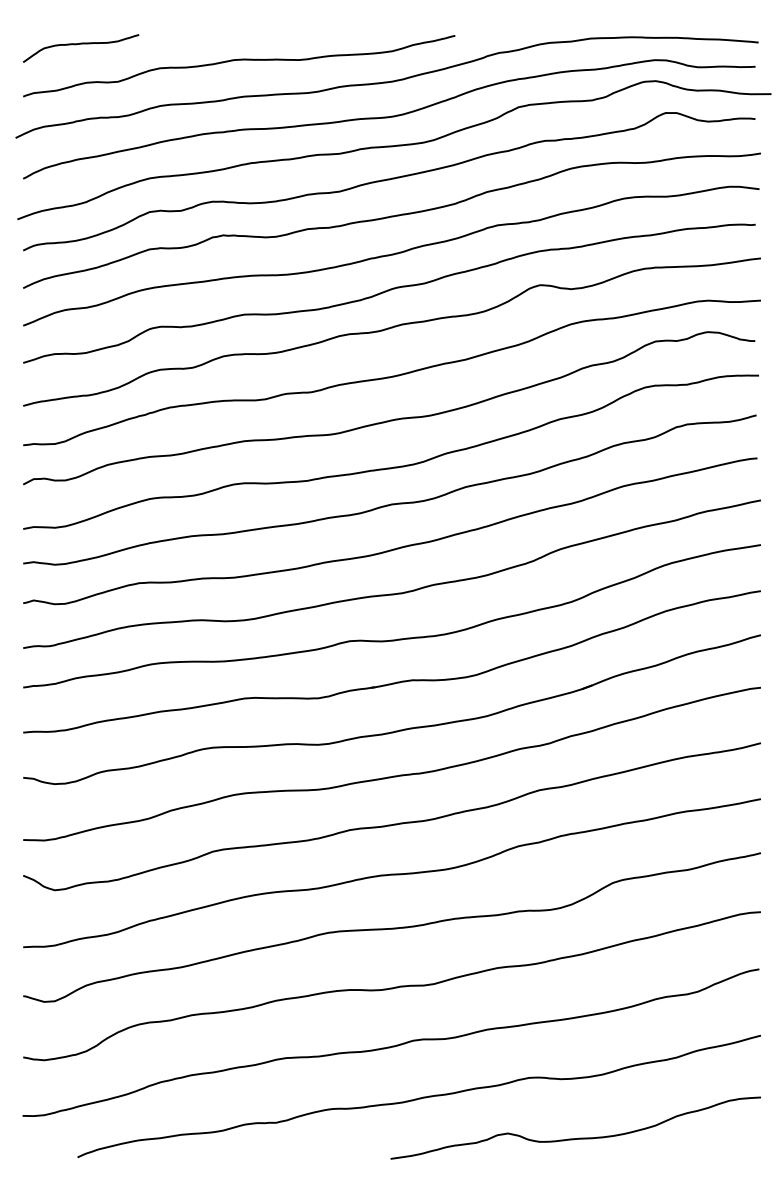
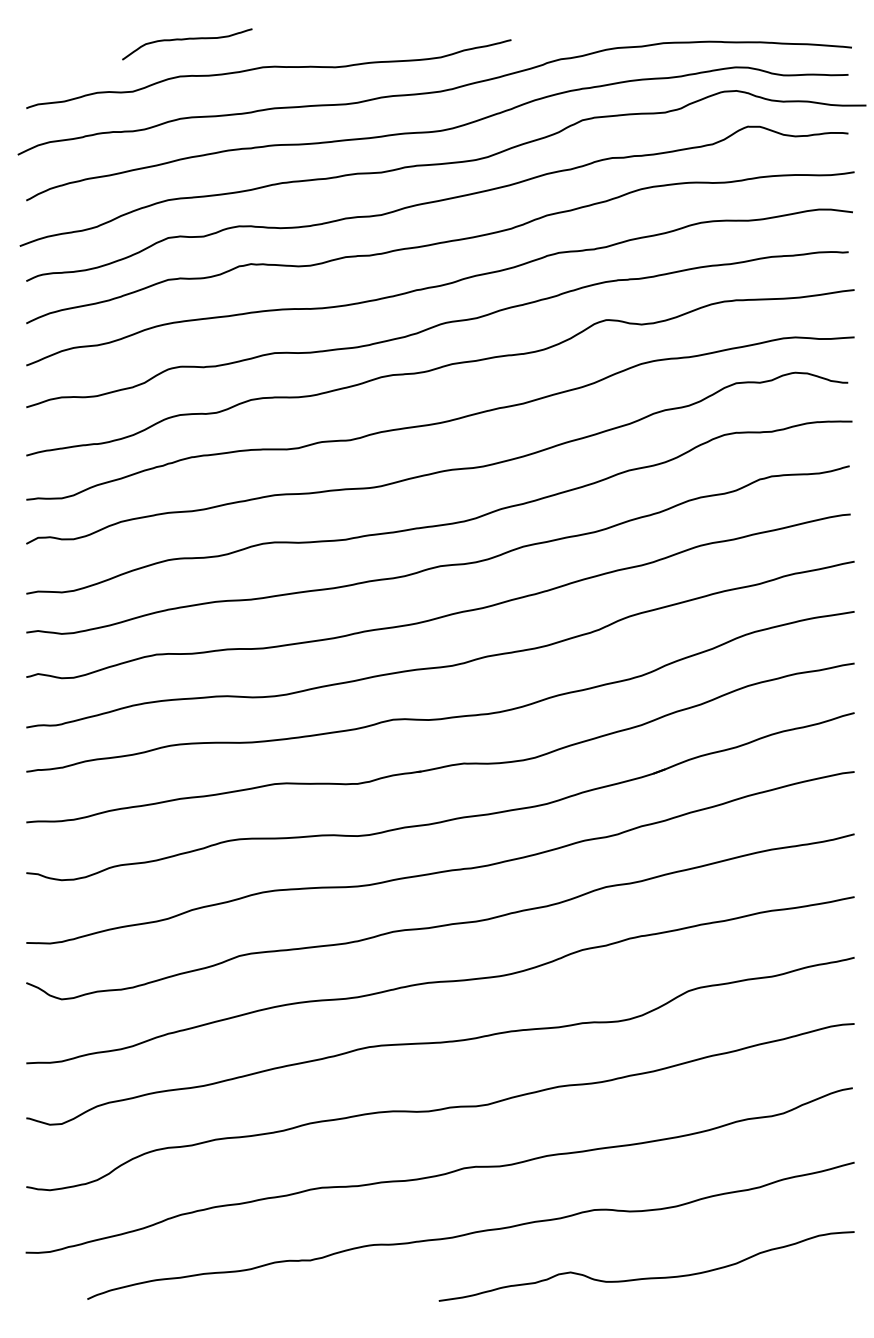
curve: (81, 44) -> (187, 39), moved

